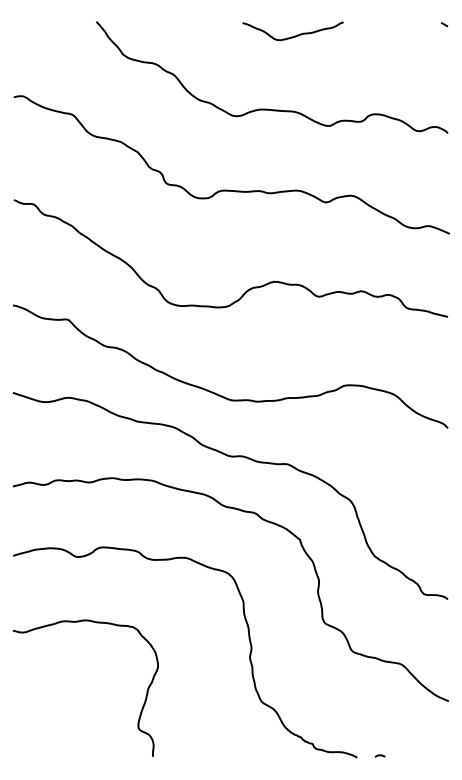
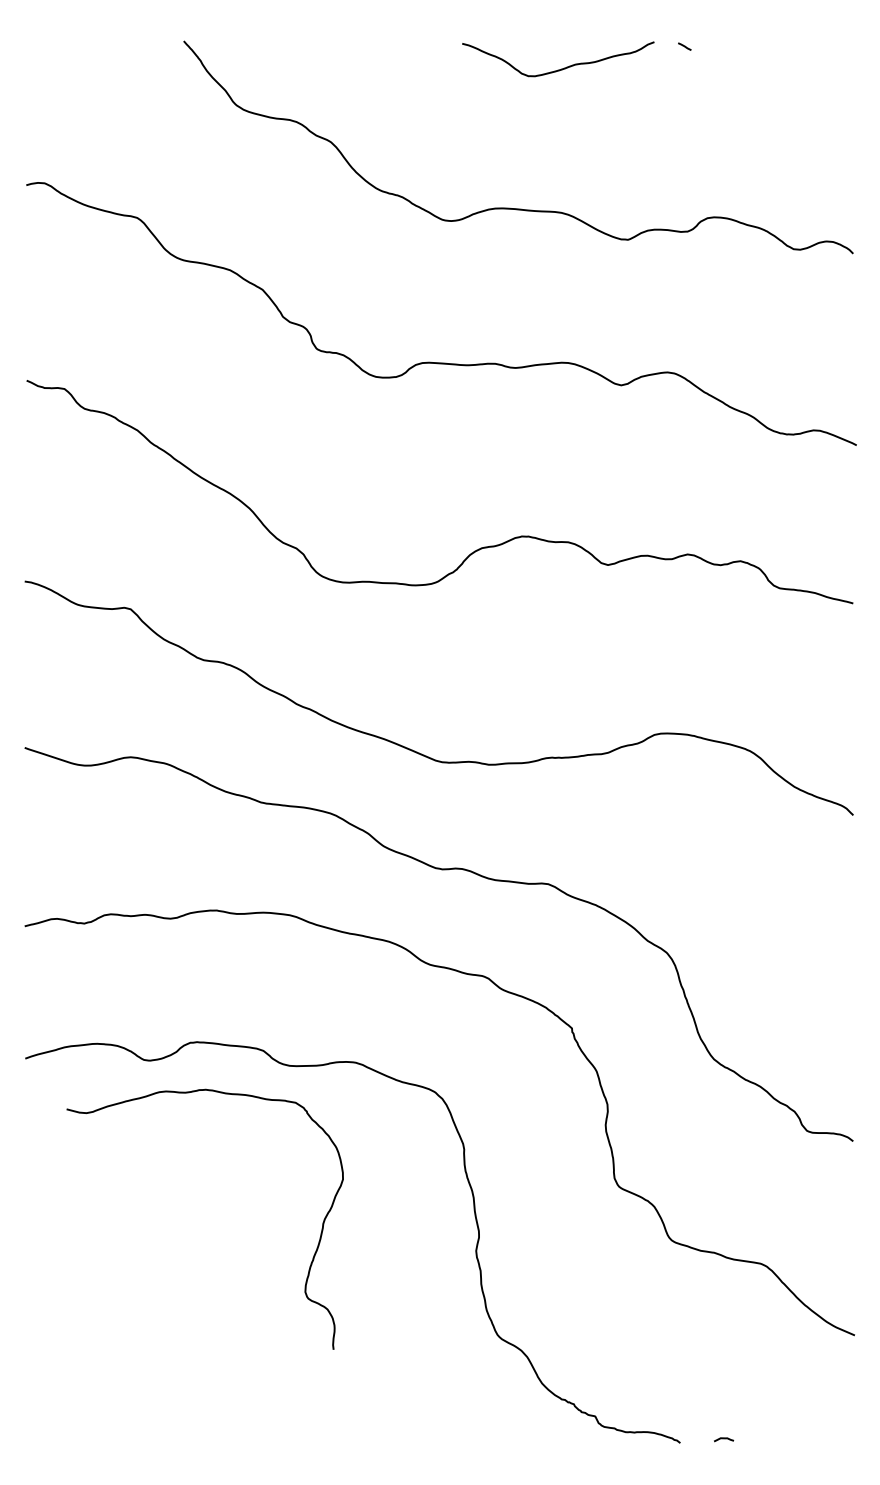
line: (444, 24) -> (684, 46), moved
curve: (141, 708) -> (311, 1257), moved

